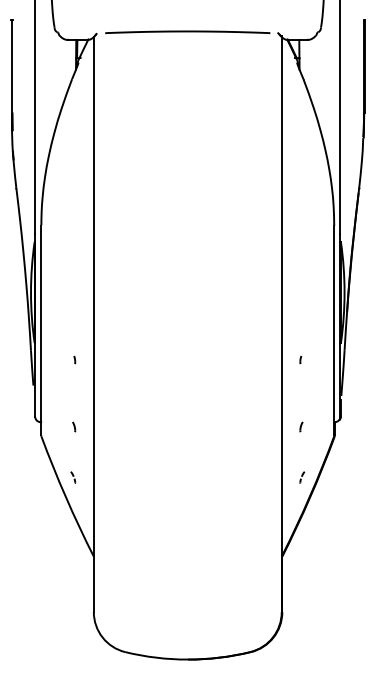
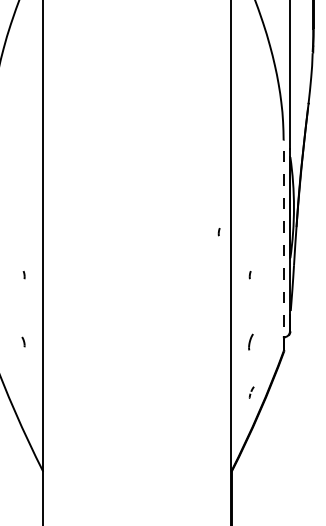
part: (269, 316) -> (218, 231), added
line: (334, 330) -> (283, 245), solid -> dashed
part: (301, 426) -> (250, 341), size x1.6
part: (73, 477) -> (22, 392), removed

